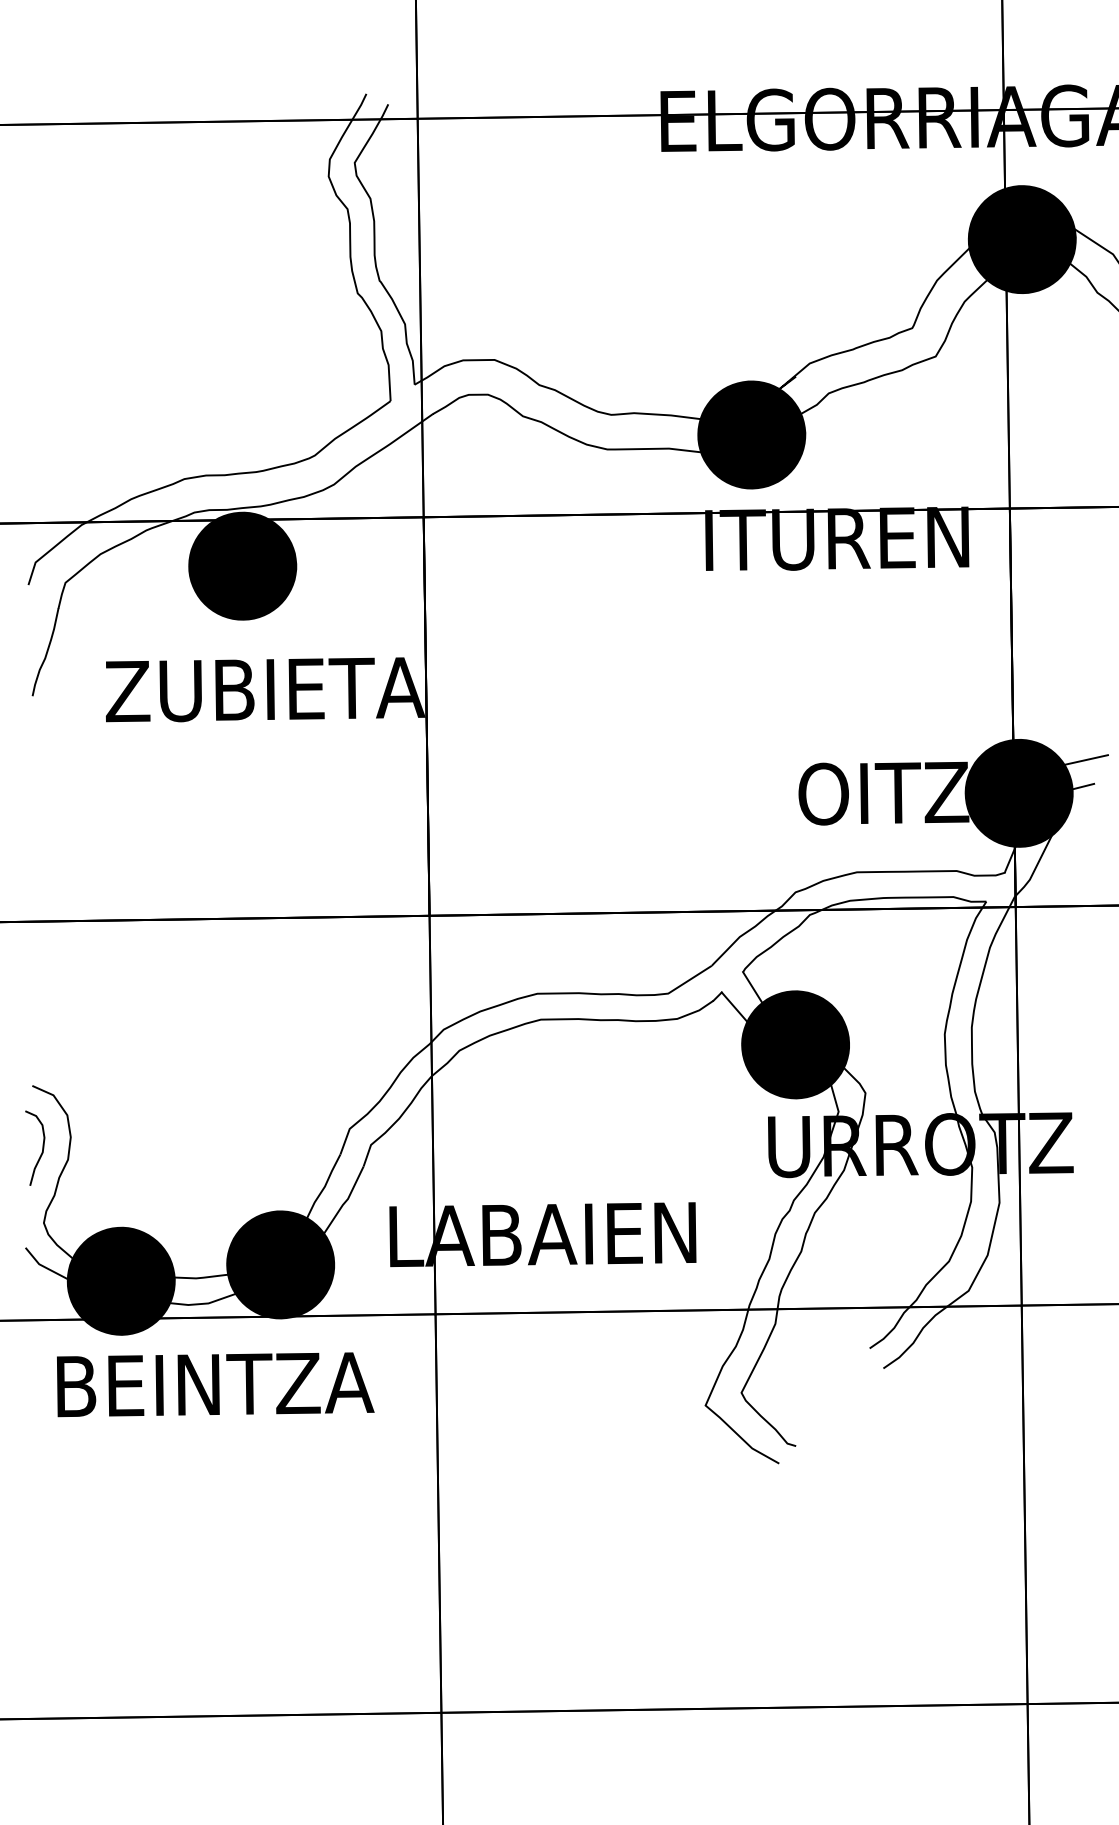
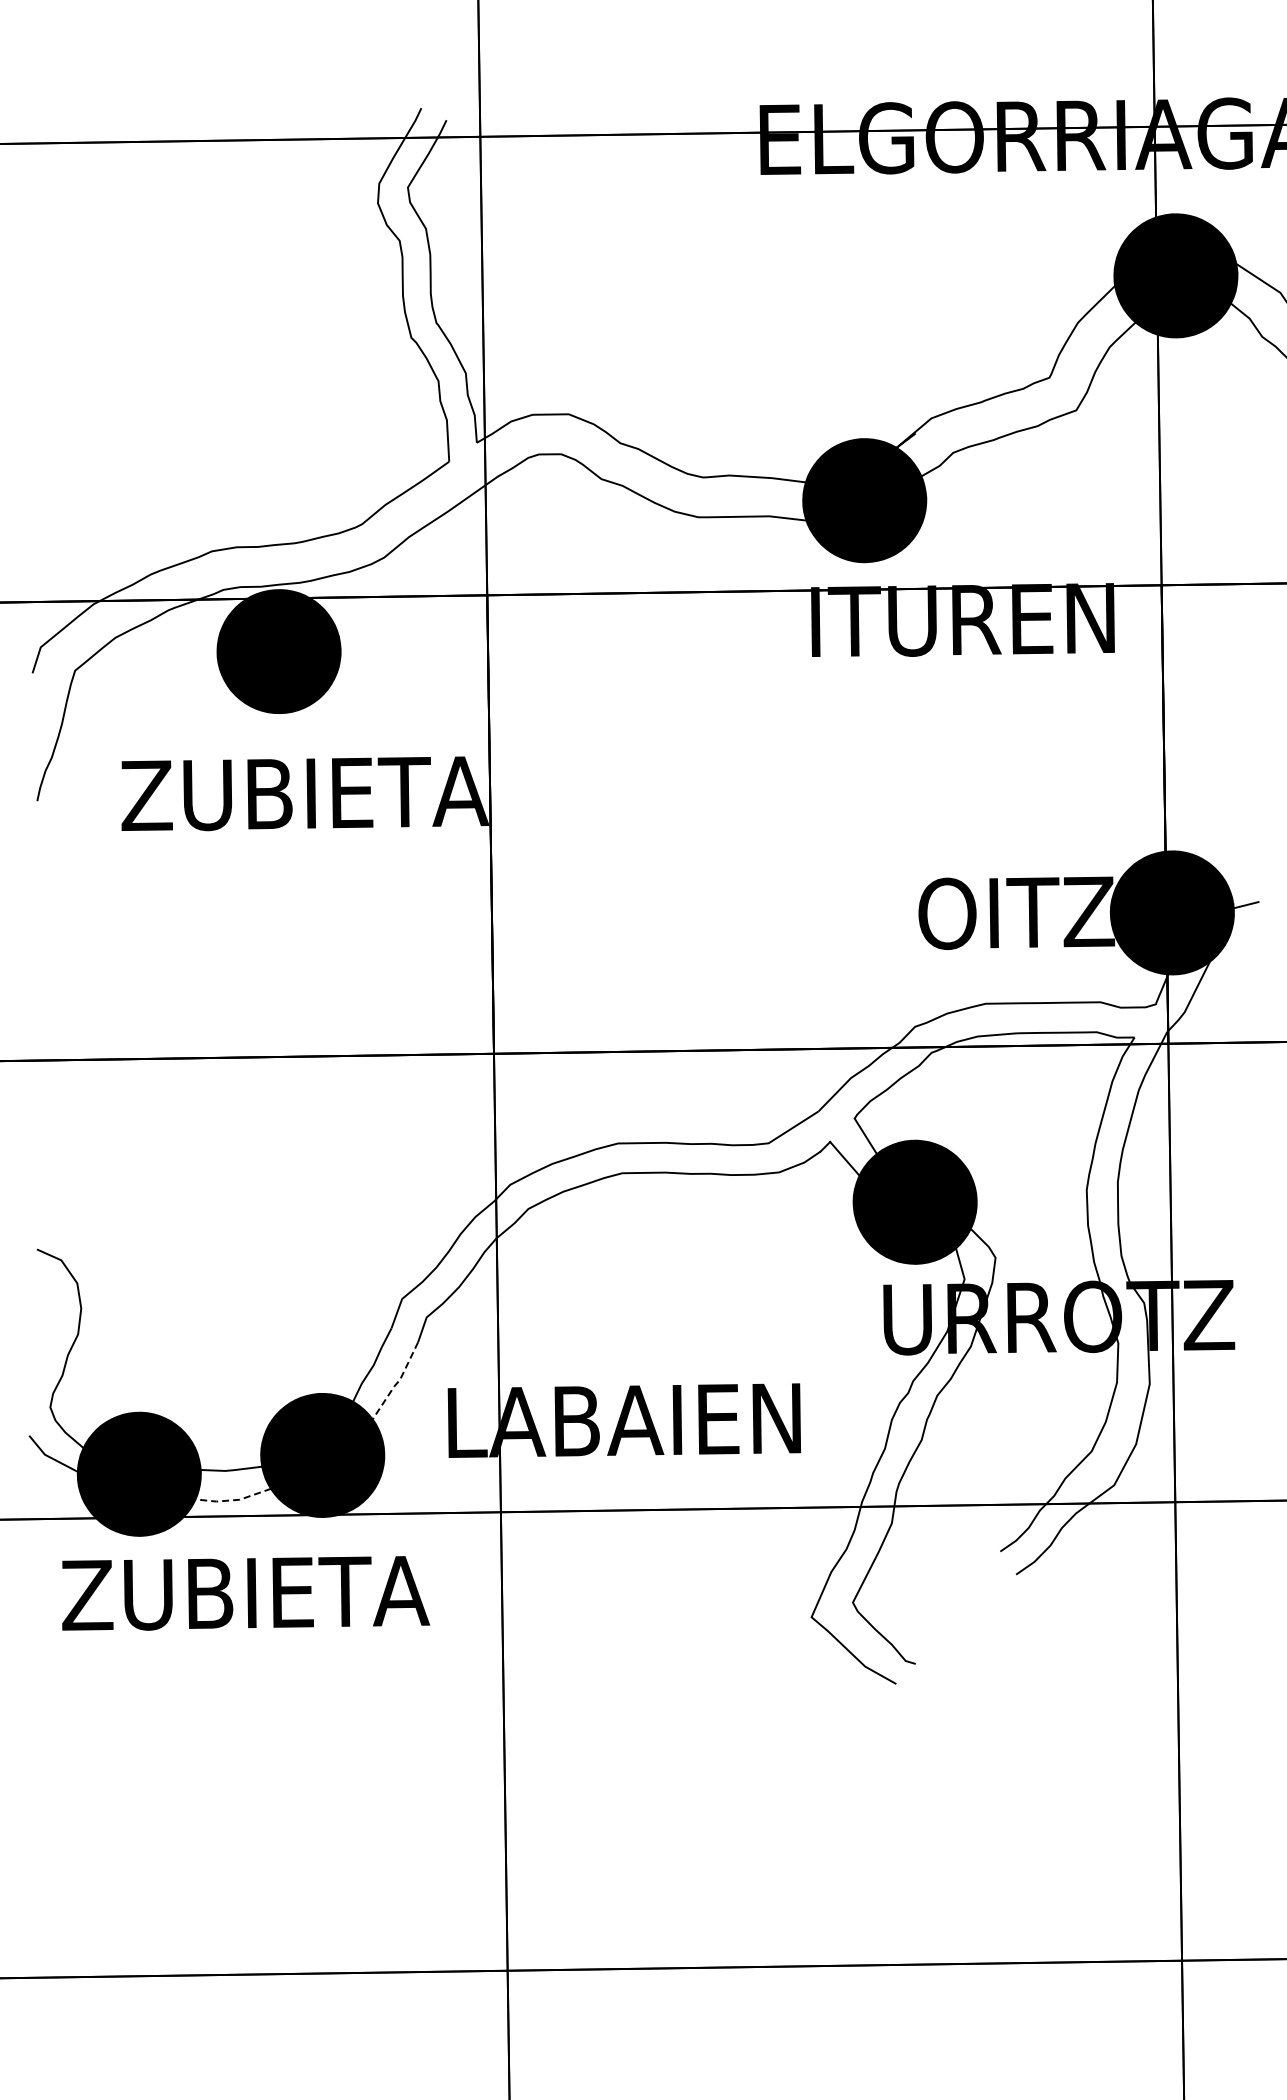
line: (1086, 759) -> (1249, 874), removed
curve: (42, 1148) -> (48, 1321), removed
line: (345, 1201) -> (397, 1382), solid -> dashed
line: (203, 1304) -> (233, 1500), solid -> dashed
text: (214, 1384) -> (246, 1593), BEINTZA -> ZUBIETA

